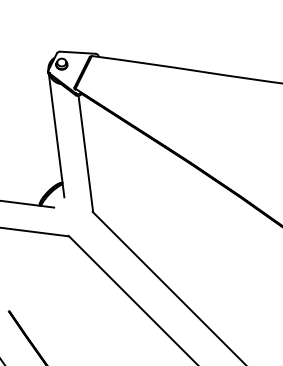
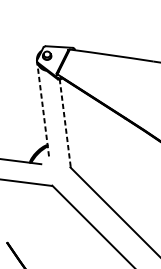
line: (56, 135) -> (43, 109), solid -> dashed
line: (85, 152) -> (65, 122), solid -> dashed

